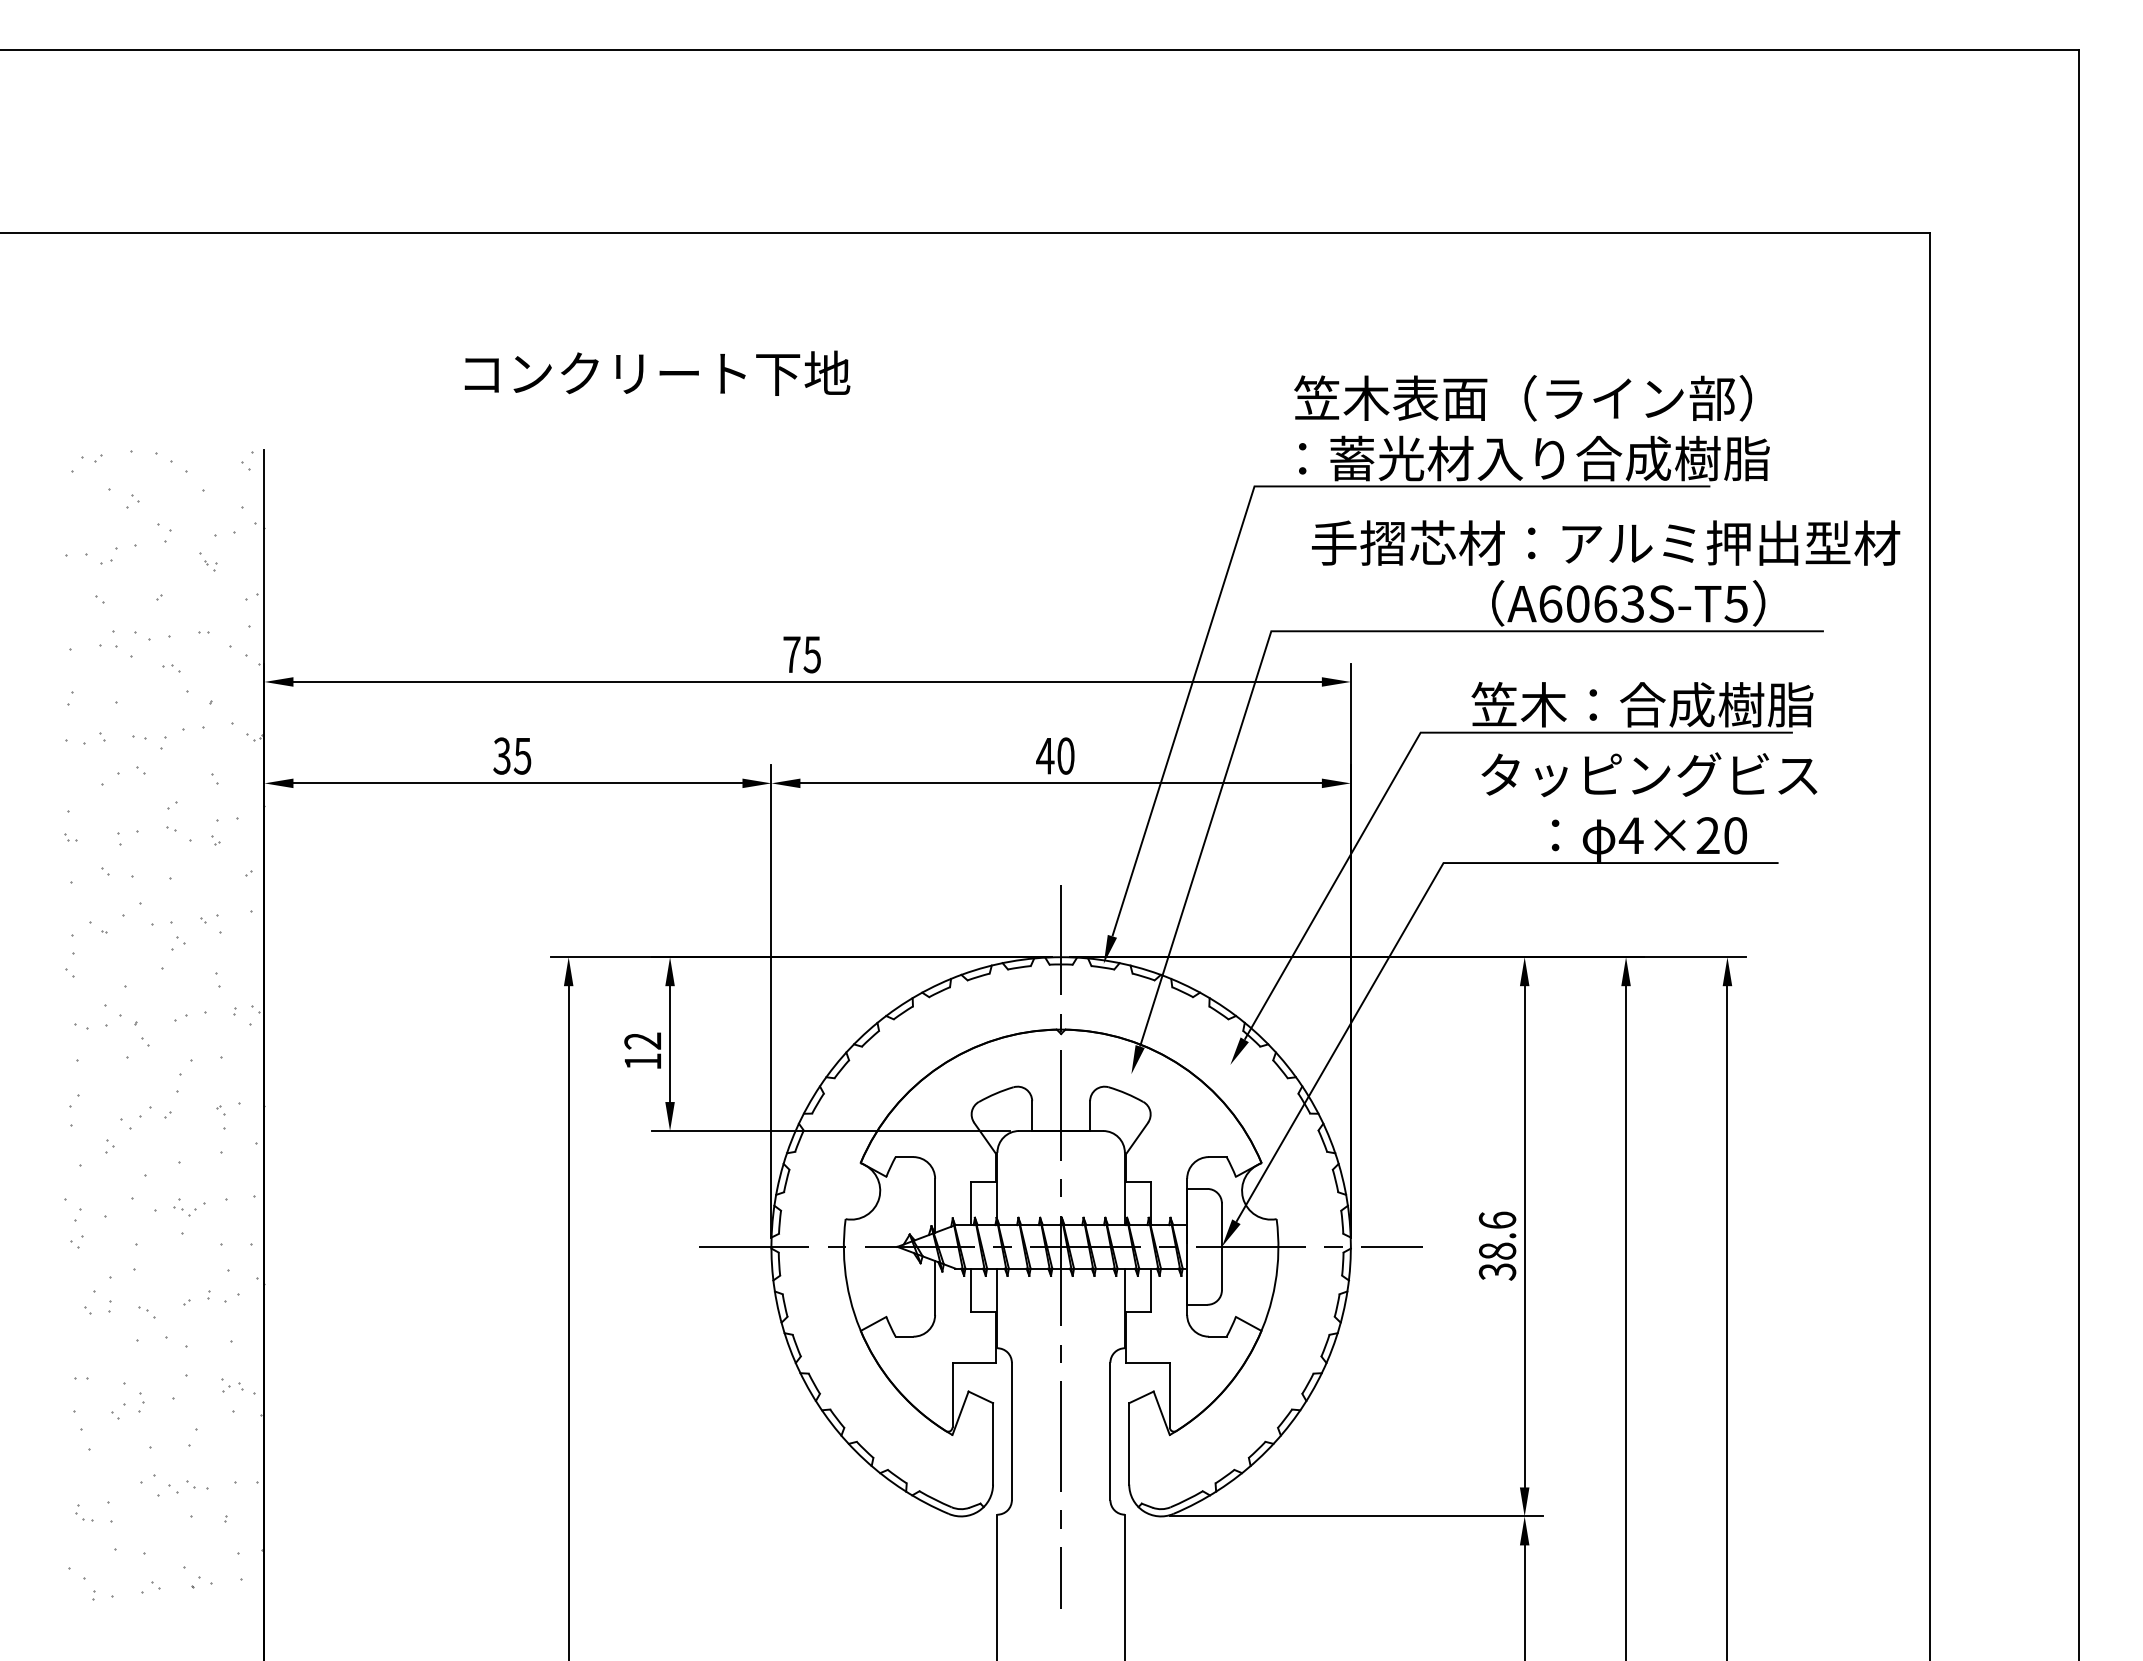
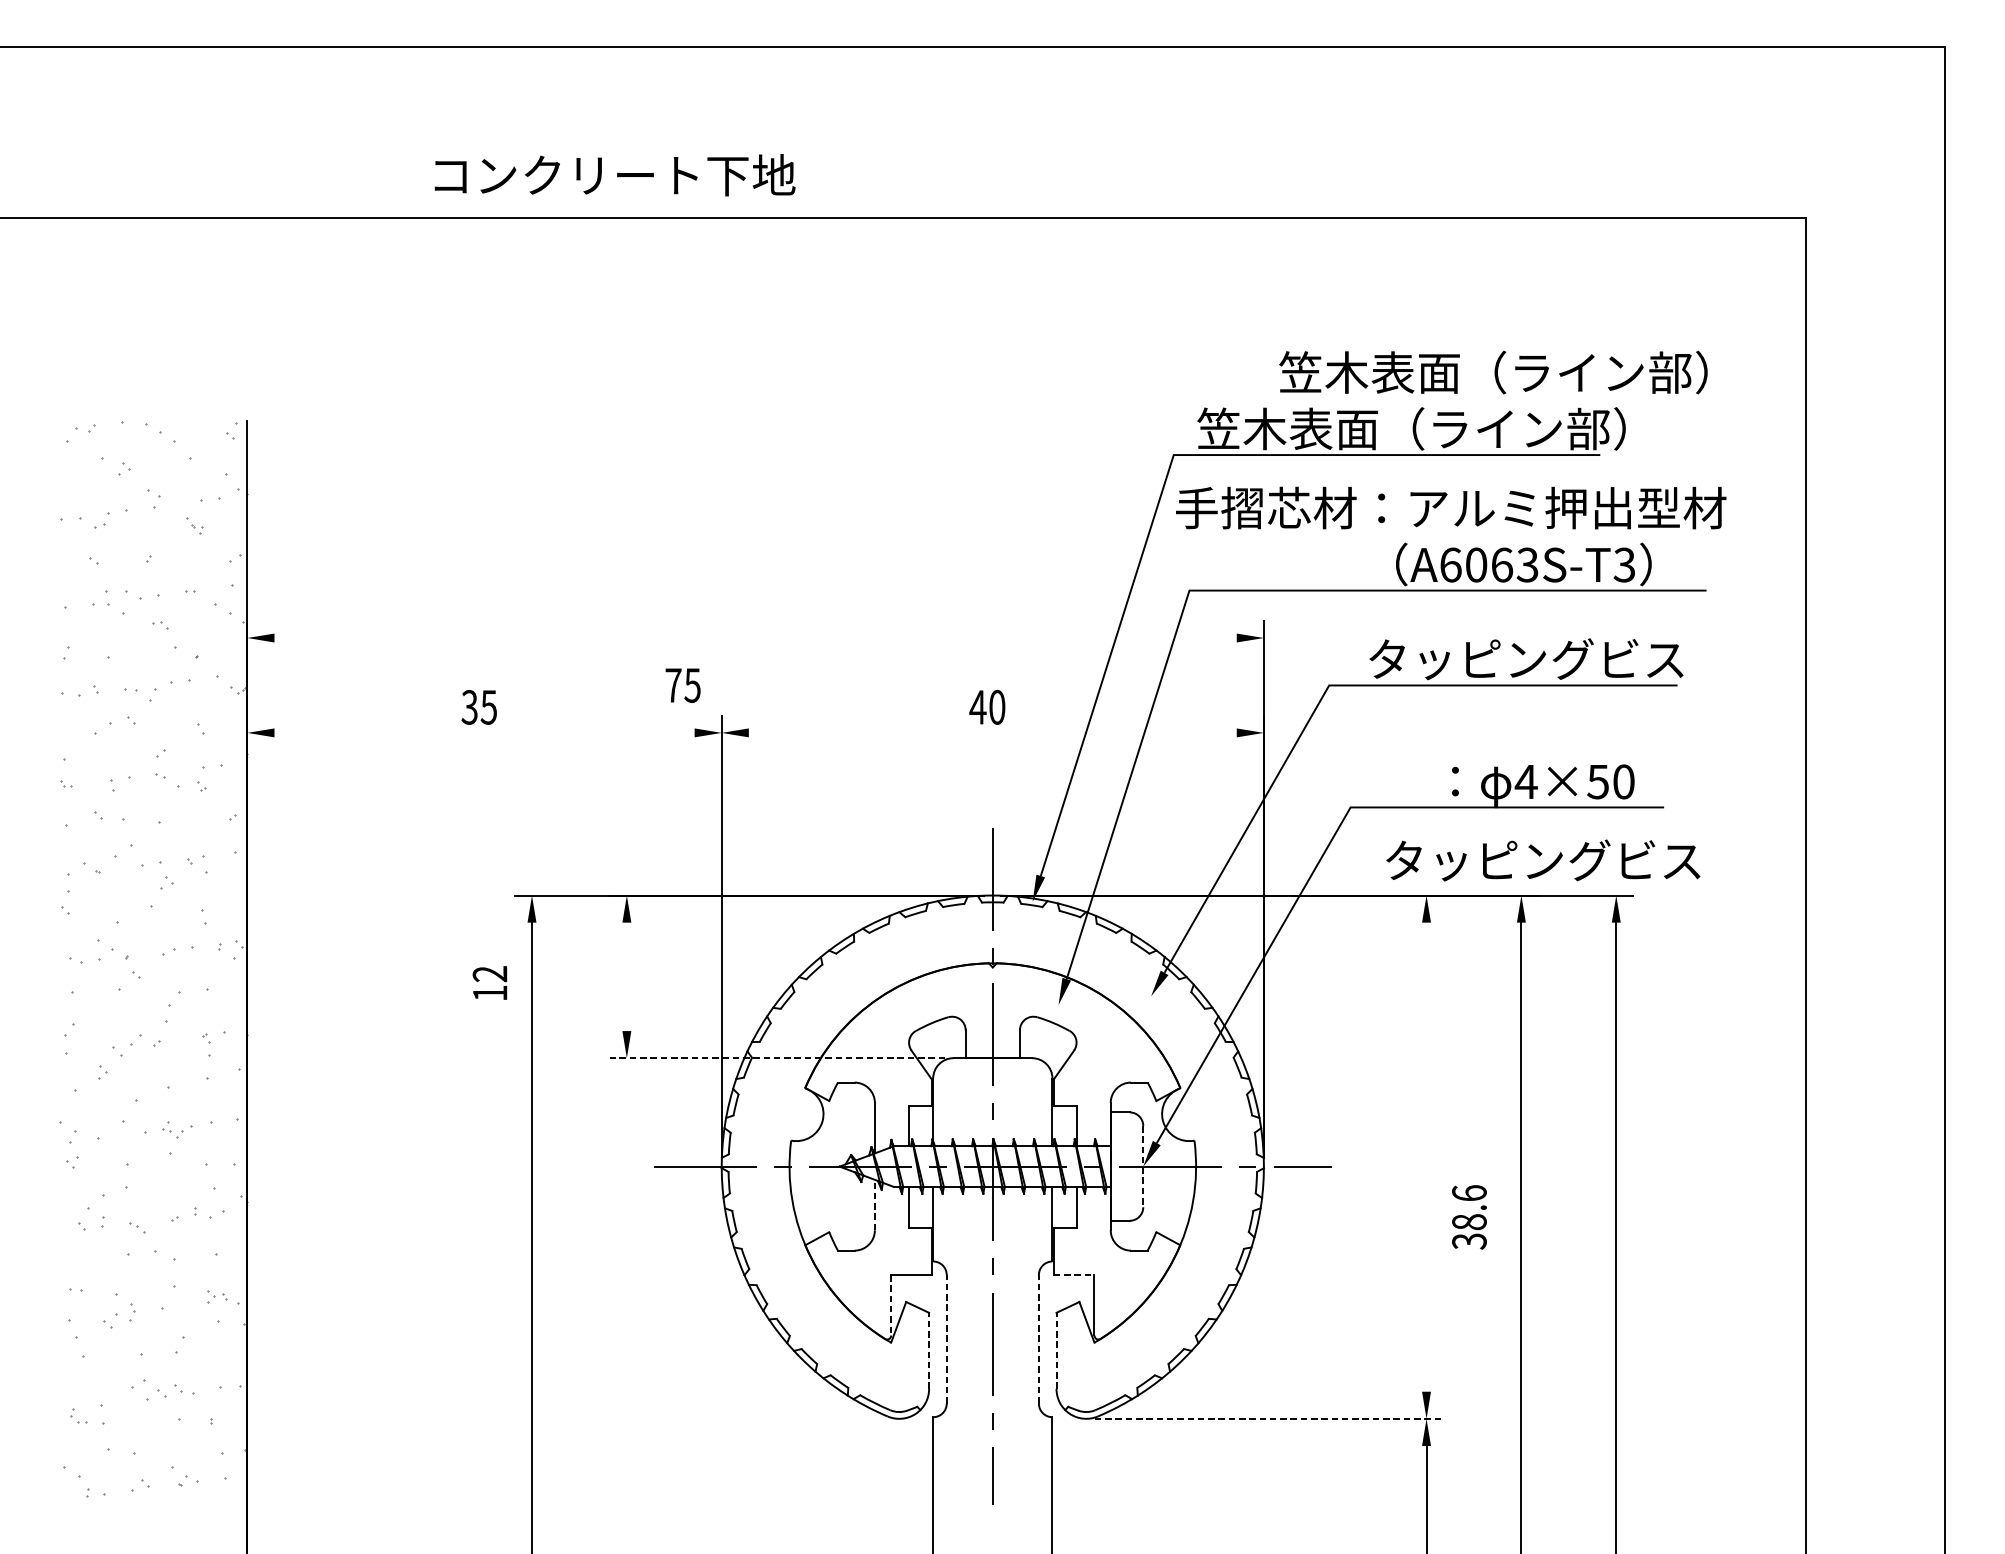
text: (657, 372) -> (615, 174), moved
text: (1523, 398) -> (1493, 372), moved
text: (1524, 458) -> (1426, 428), ：蓄光材入り合成樹脂 -> 笠木表面（ライン部）
text: (1606, 542) -> (1451, 507), moved
text: (1735, 603) -> (1623, 564), A6063S-T5 -> A6063S-T3
text: (801, 654) -> (682, 685), moved
line: (807, 681) -> (755, 637), removed
text: (1638, 704) -> (1533, 659), 笠木：合成樹脂 -> タッピングビス
text: (1649, 774) -> (1543, 860), moved
line: (517, 783) -> (484, 733), removed
line: (1060, 783) -> (992, 733), removed
text: (1707, 835) -> (1597, 781), 4×20 -> 4×50
line: (670, 1044) -> (627, 977), removed
text: (642, 1050) -> (489, 982), moved
line: (830, 1131) -> (776, 1058), solid -> dashed
line: (1524, 1236) -> (1426, 1156), removed
text: (1497, 1245) -> (1469, 1216), moved
line: (1221, 1247) -> (1142, 1167), solid -> dashed
line: (935, 1287) -> (875, 1204), solid -> dashed
line: (1148, 1362) -> (1074, 1274), solid -> dashed
line: (952, 1395) -> (891, 1305), solid -> dashed
line: (1011, 1431) -> (946, 1339), solid -> dashed
line: (1110, 1431) -> (1038, 1339), solid -> dashed
line: (993, 1443) -> (929, 1350), solid -> dashed
line: (1129, 1443) -> (1056, 1350), solid -> dashed
line: (1357, 1516) -> (1270, 1418), solid -> dashed

